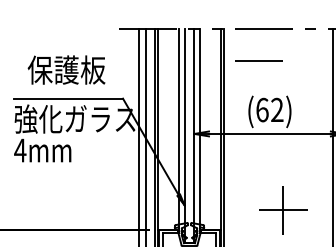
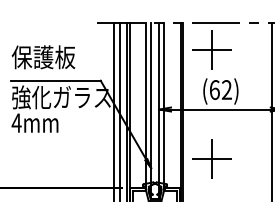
line: (258, 61) -> (211, 50), added
text: (66, 70) -> (43, 57), moved
part: (282, 209) -> (211, 158), moved

